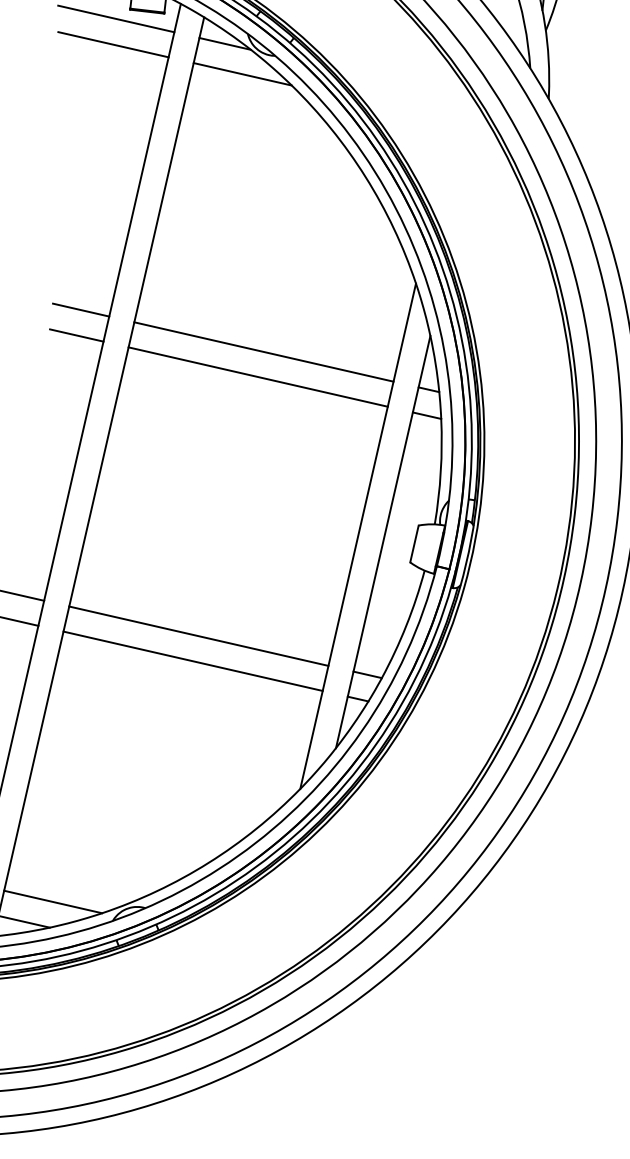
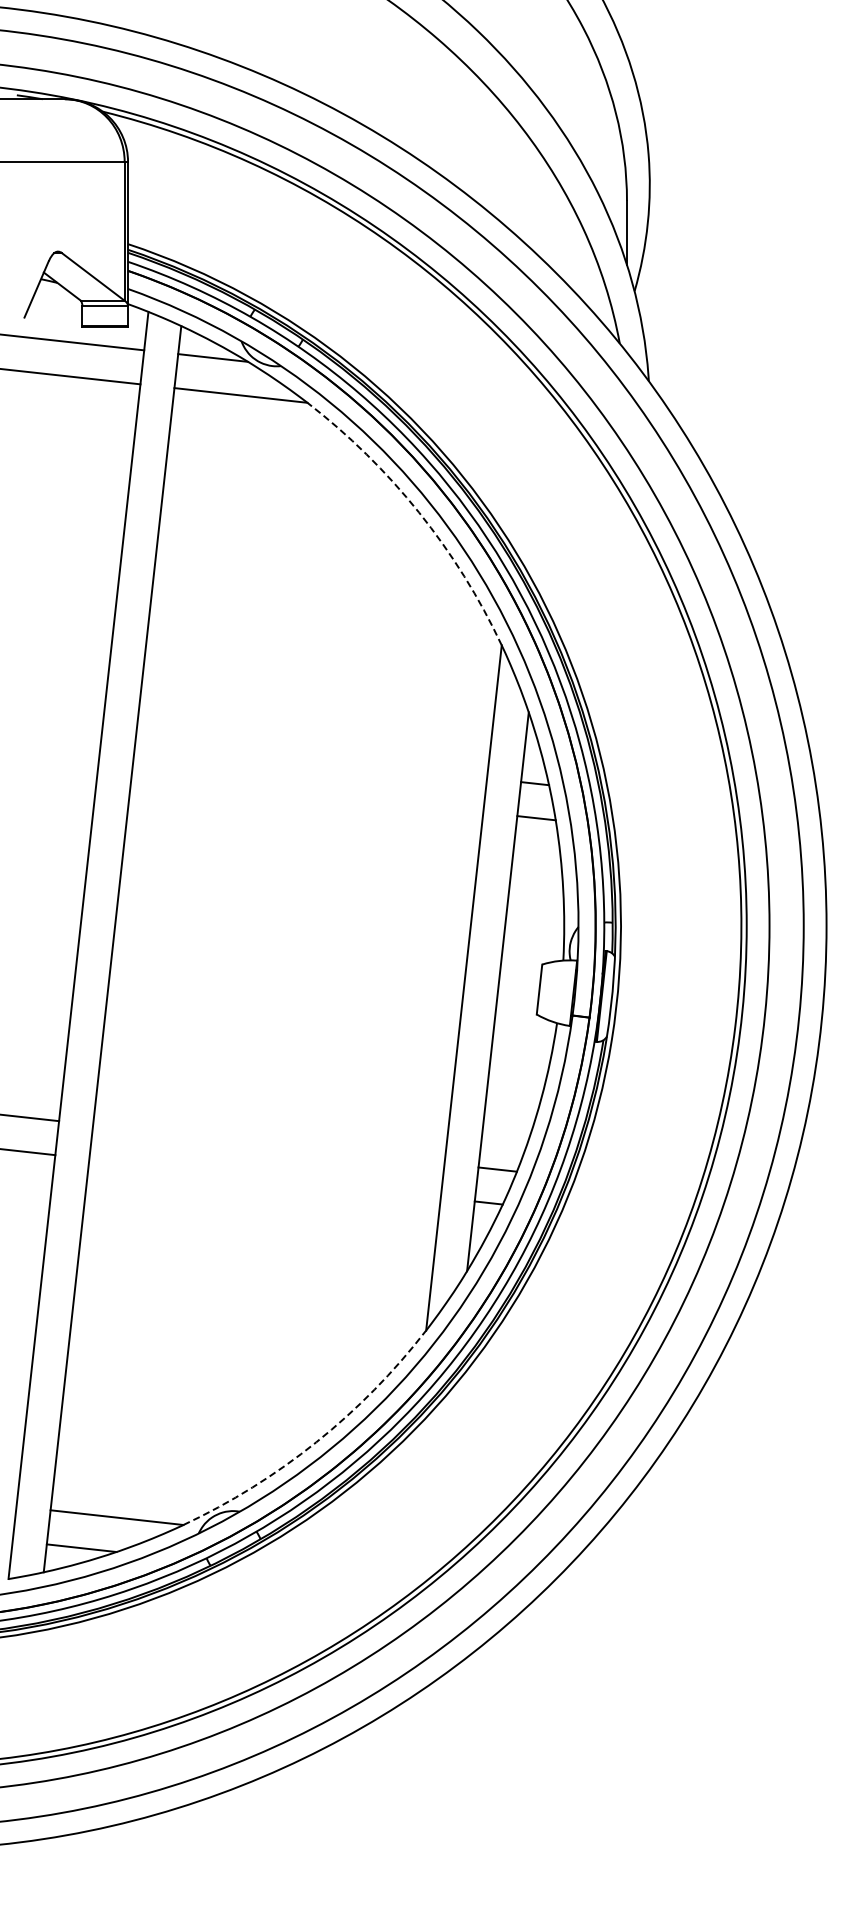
arc: (366, 177) -> (419, 512), solid -> dashed
line: (81, 310) -> (63, 731), removed
line: (76, 335) -> (61, 765), removed
line: (264, 351) -> (311, 758), removed
line: (258, 376) -> (307, 792), removed
line: (198, 635) -> (268, 1143), removed
line: (192, 660) -> (264, 1177), removed
arc: (208, 863) -> (316, 1442), solid -> dashed

